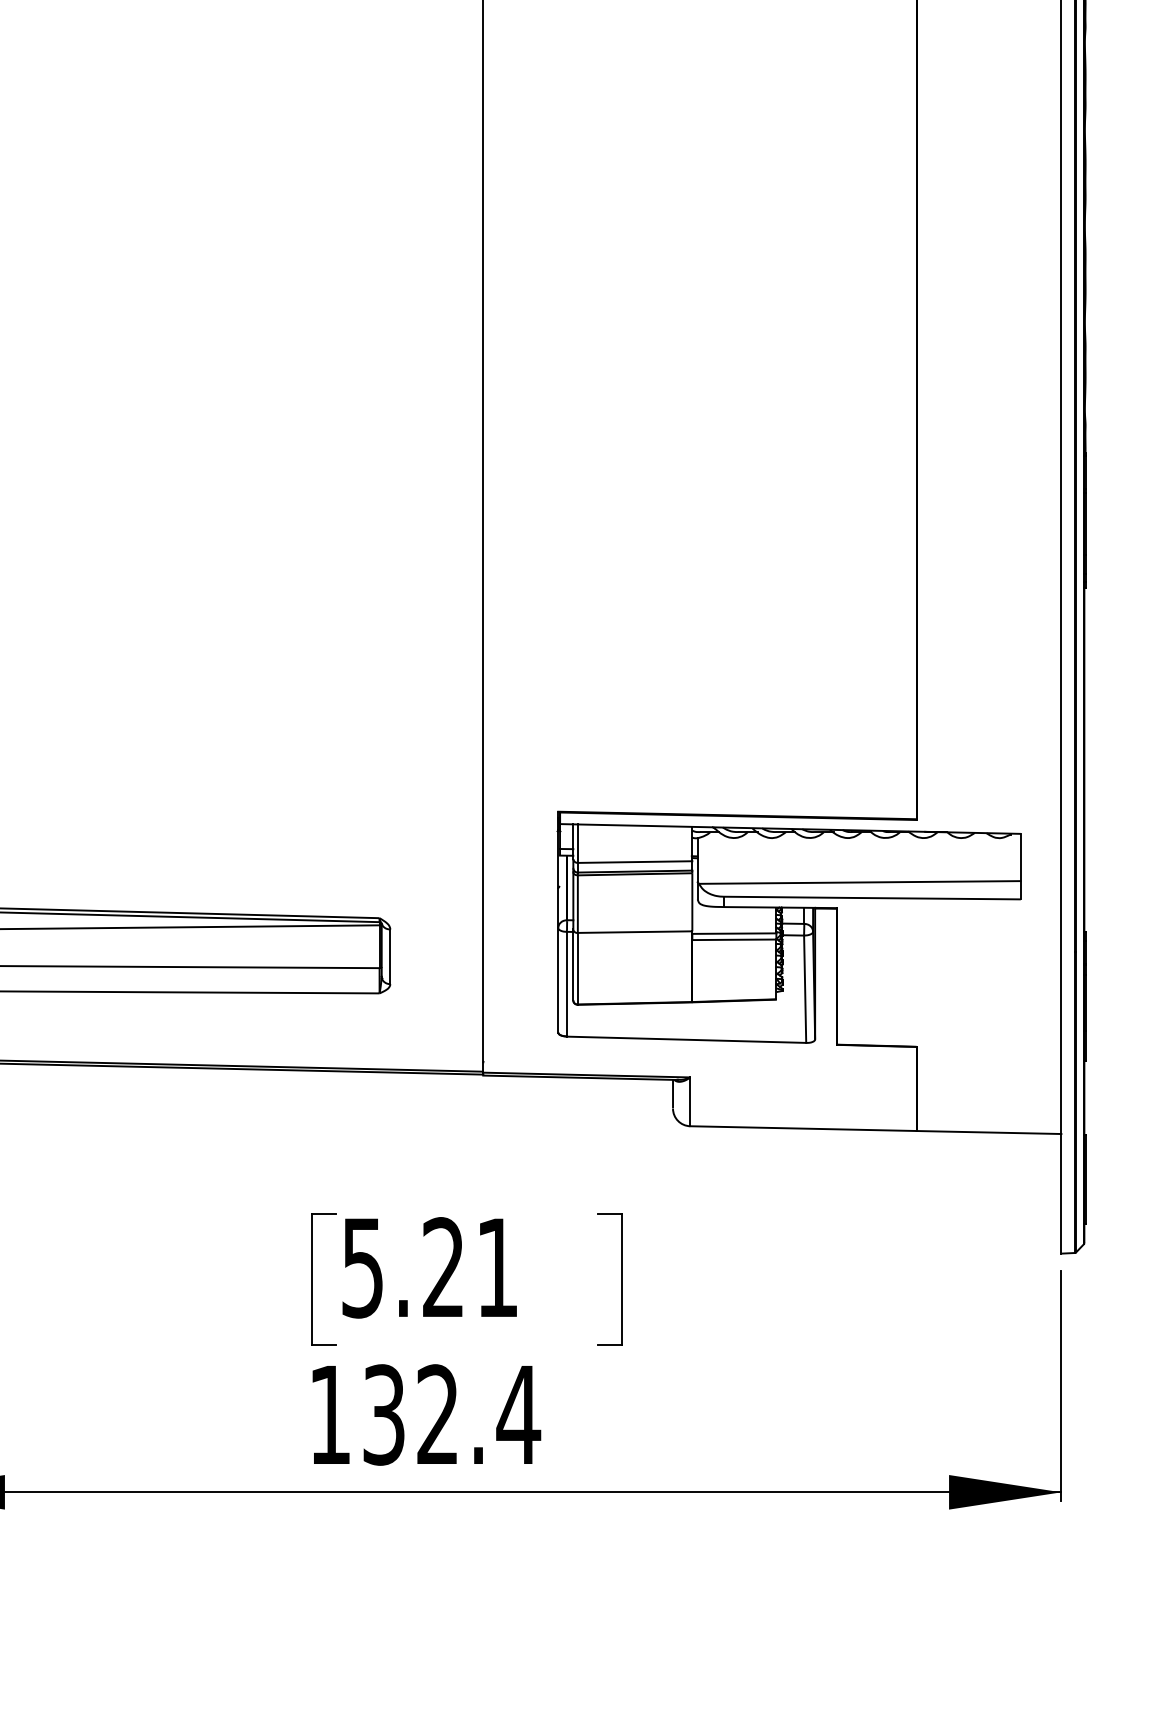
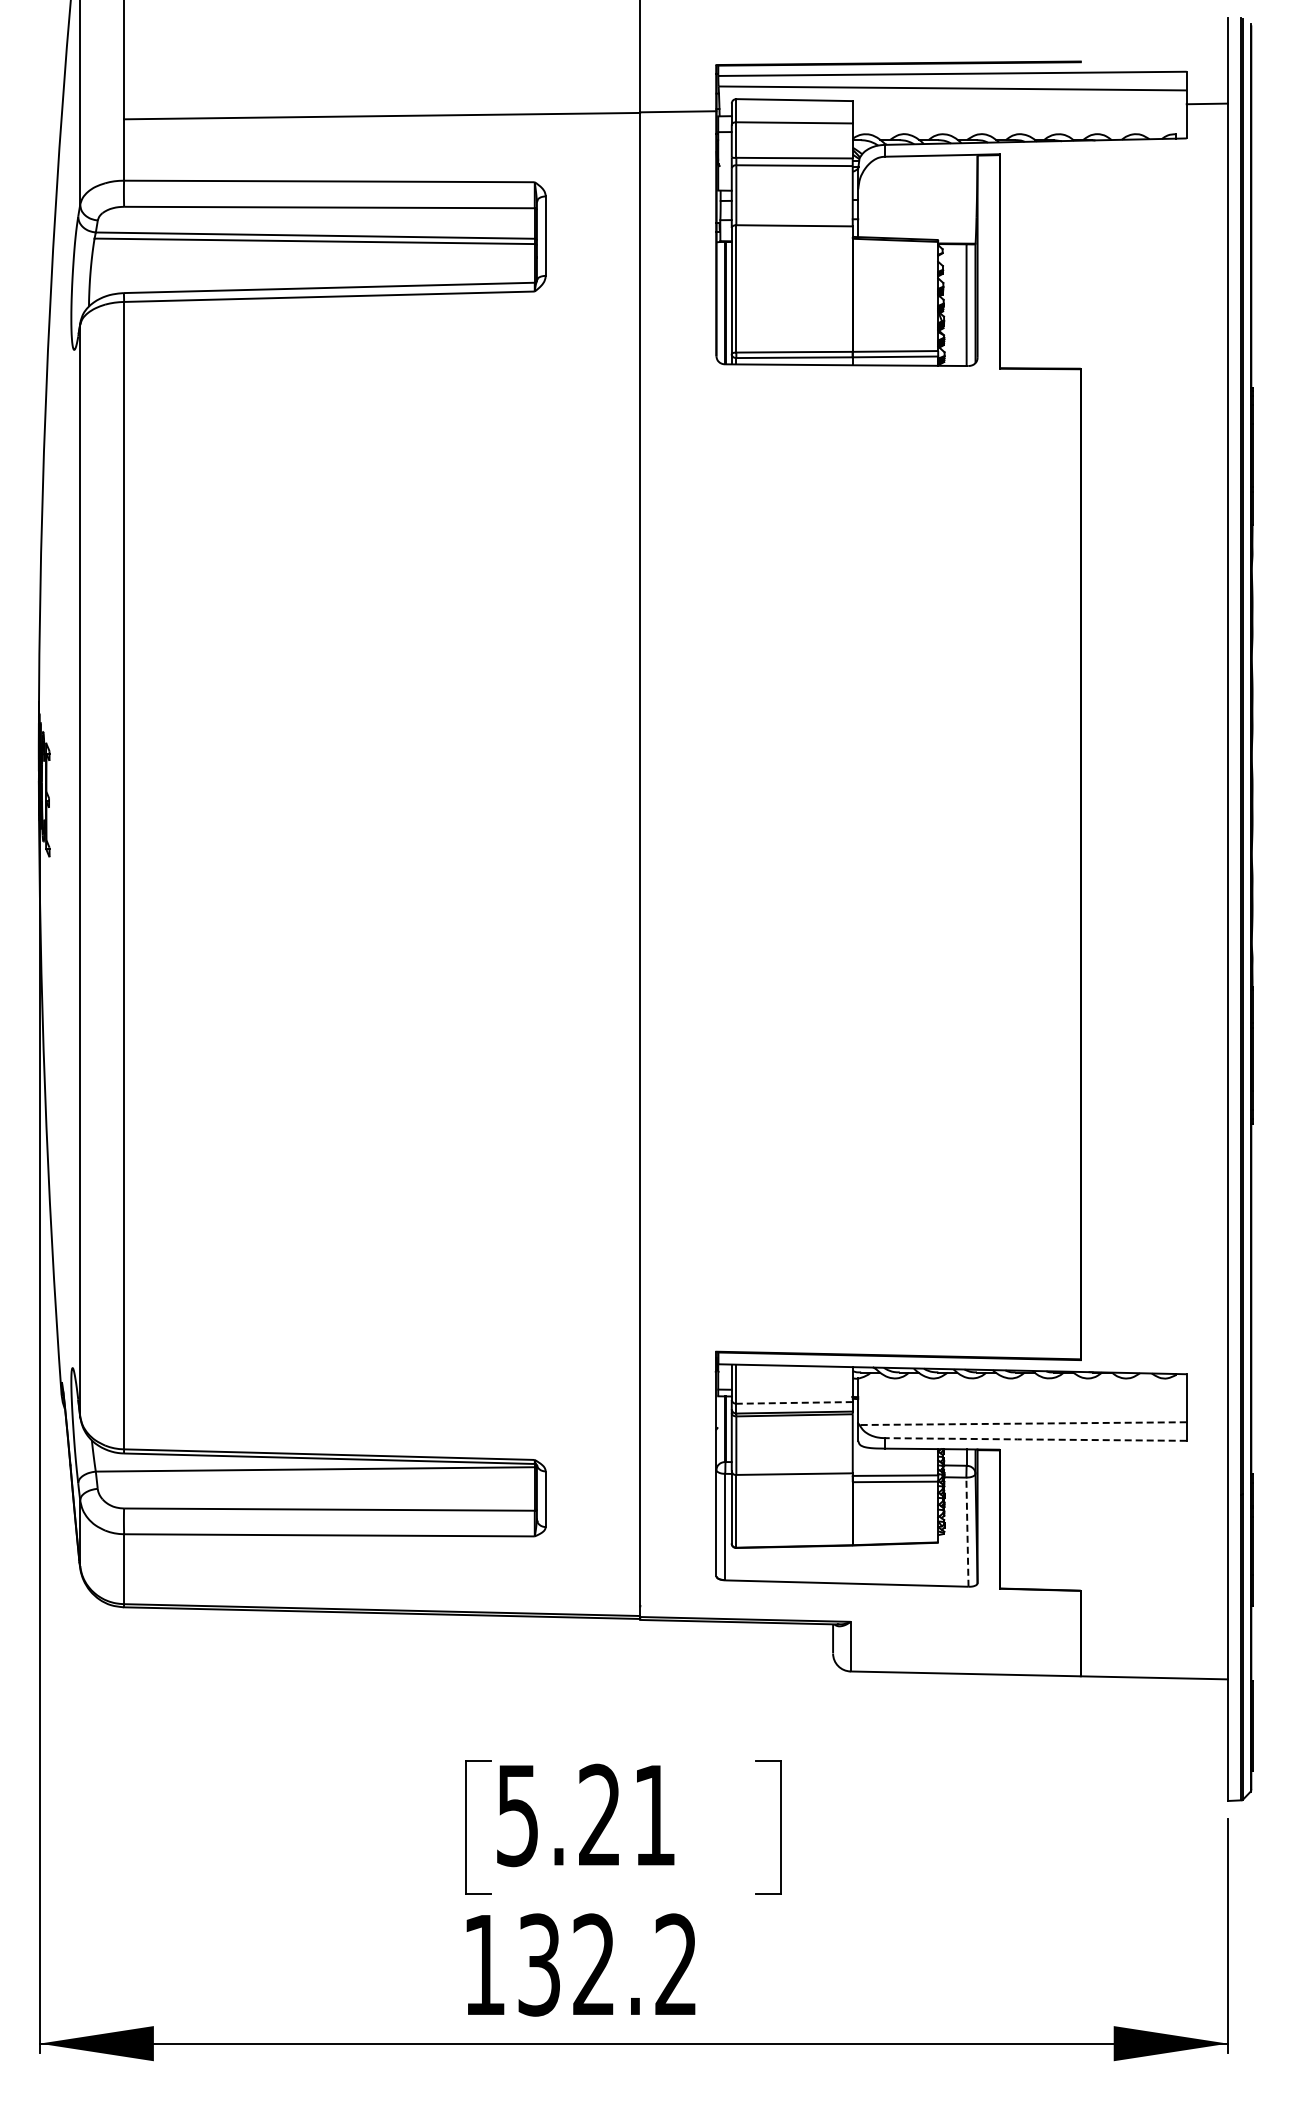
line: (635, 861) -> (794, 1402), solid -> dashed
line: (860, 882) -> (1023, 1423), solid -> dashed
line: (872, 898) -> (1035, 1439), solid -> dashed
line: (805, 989) -> (967, 1532), solid -> dashed
text: (518, 1413) -> (676, 1963), 132.4 -> 132.2

